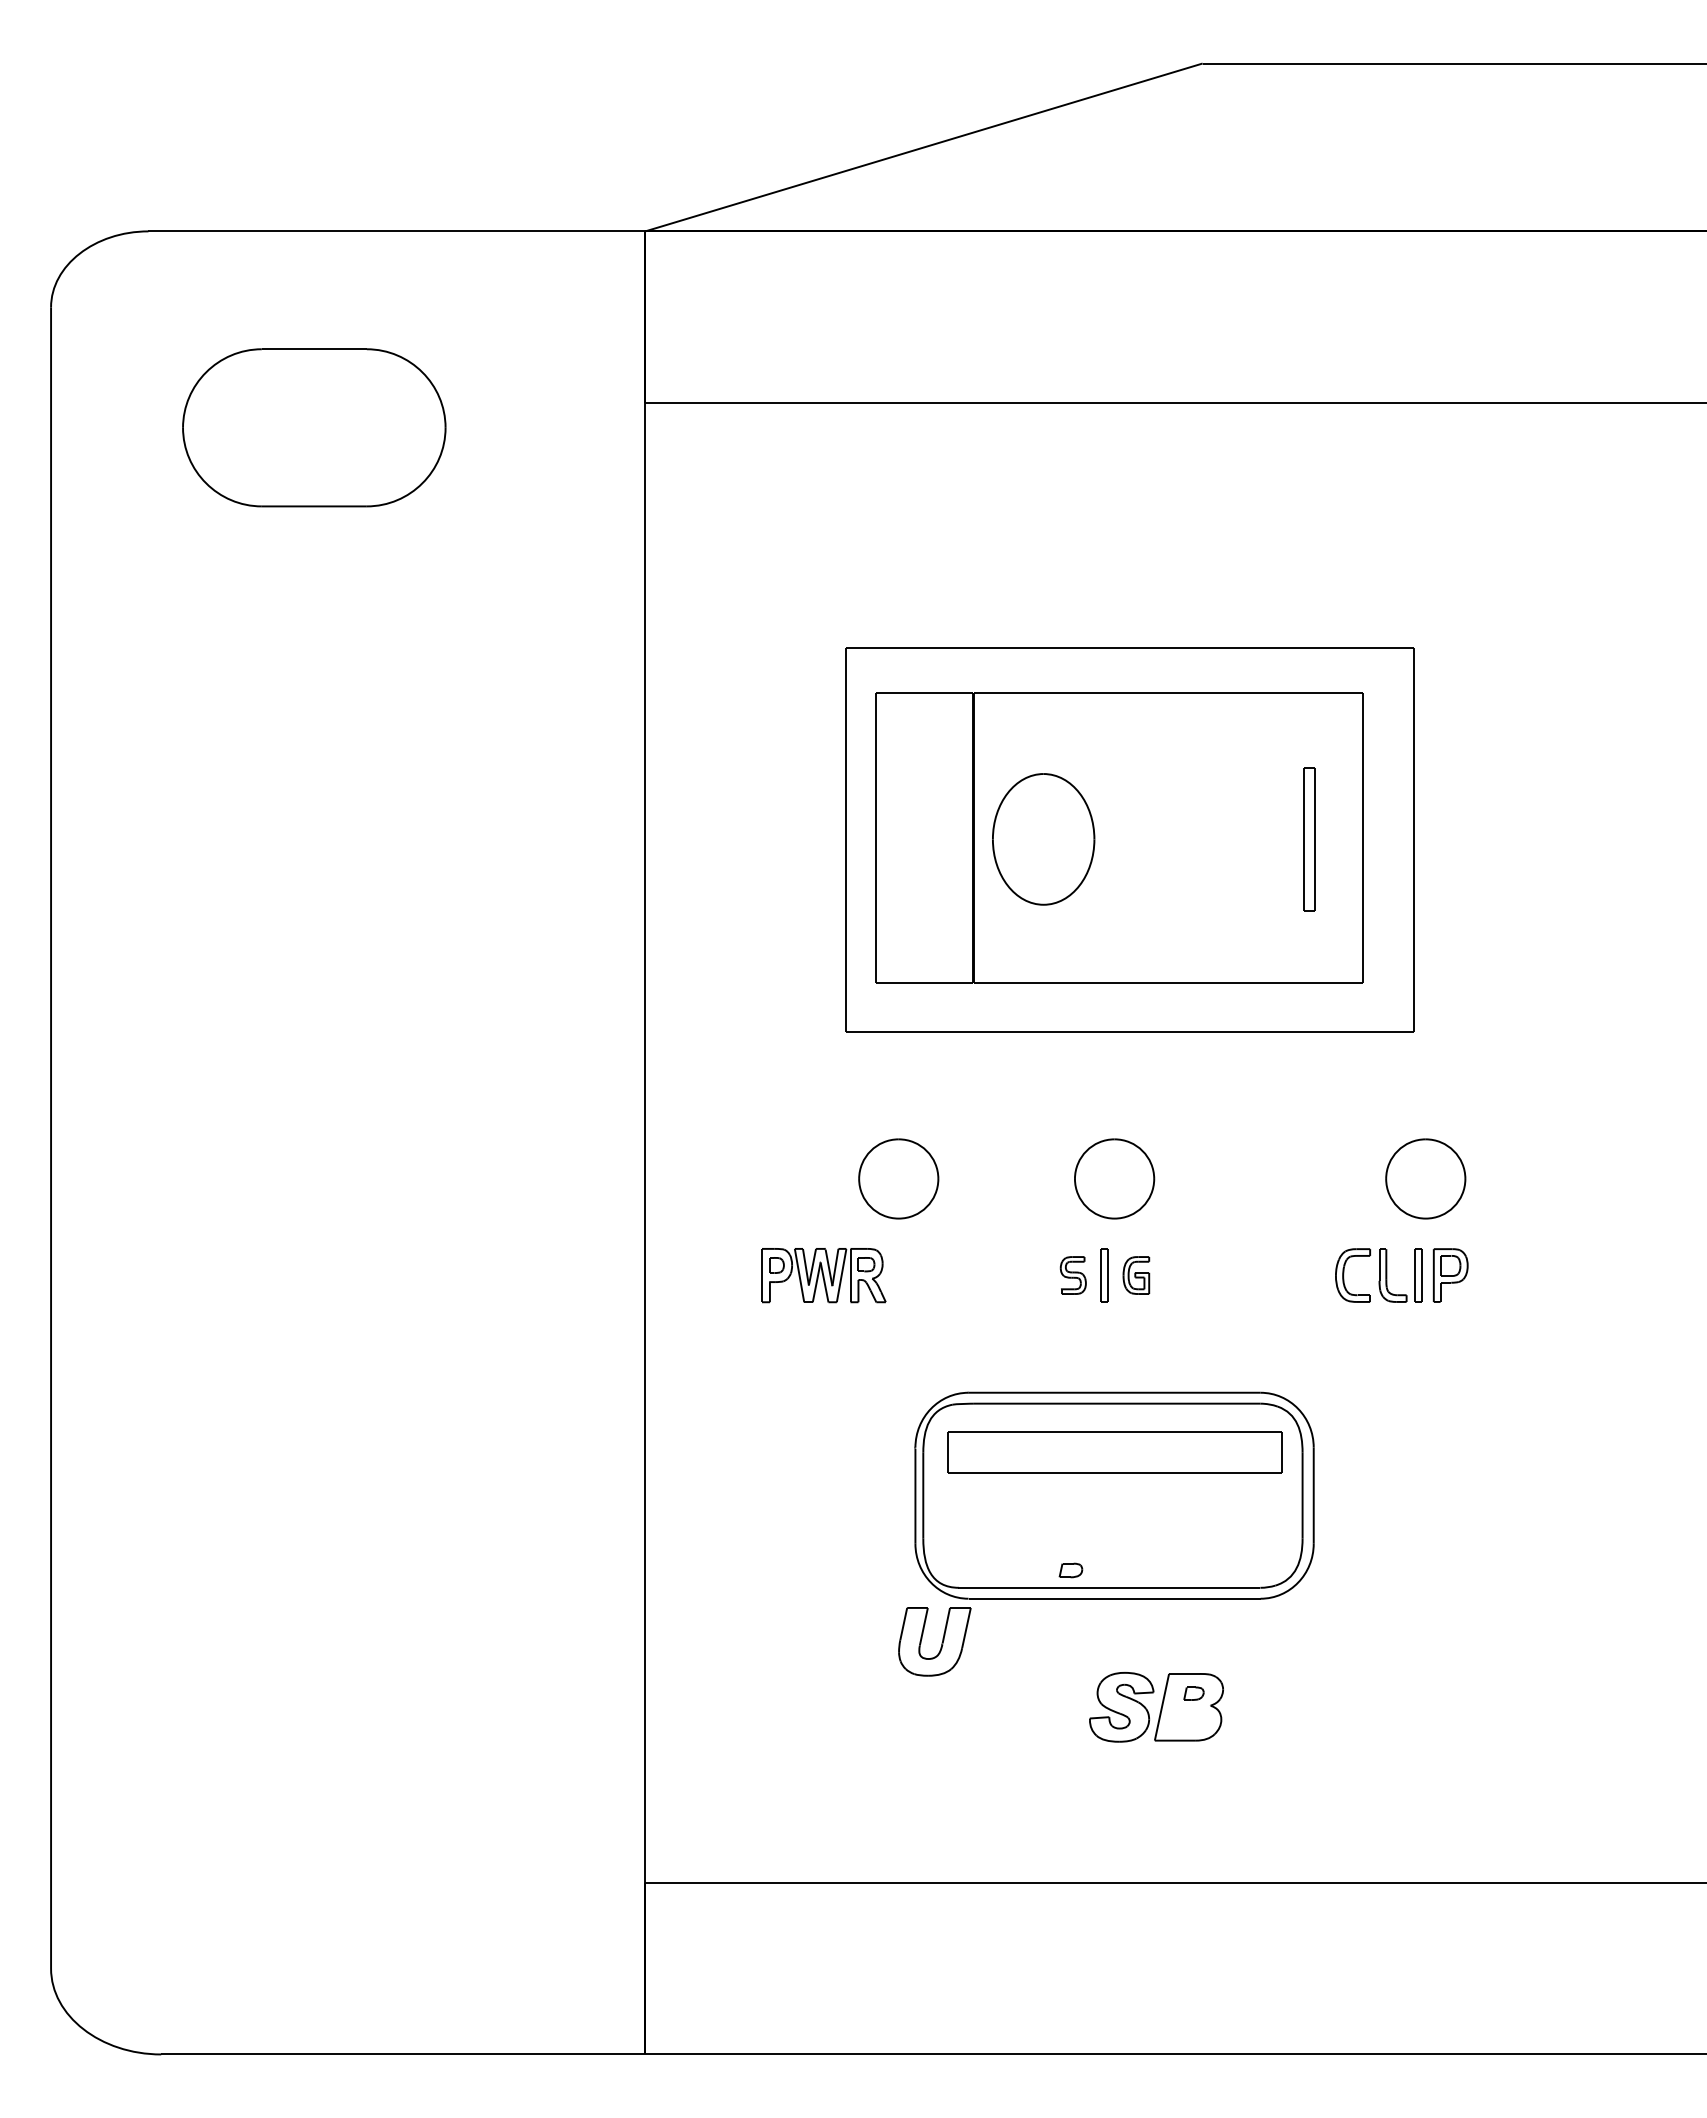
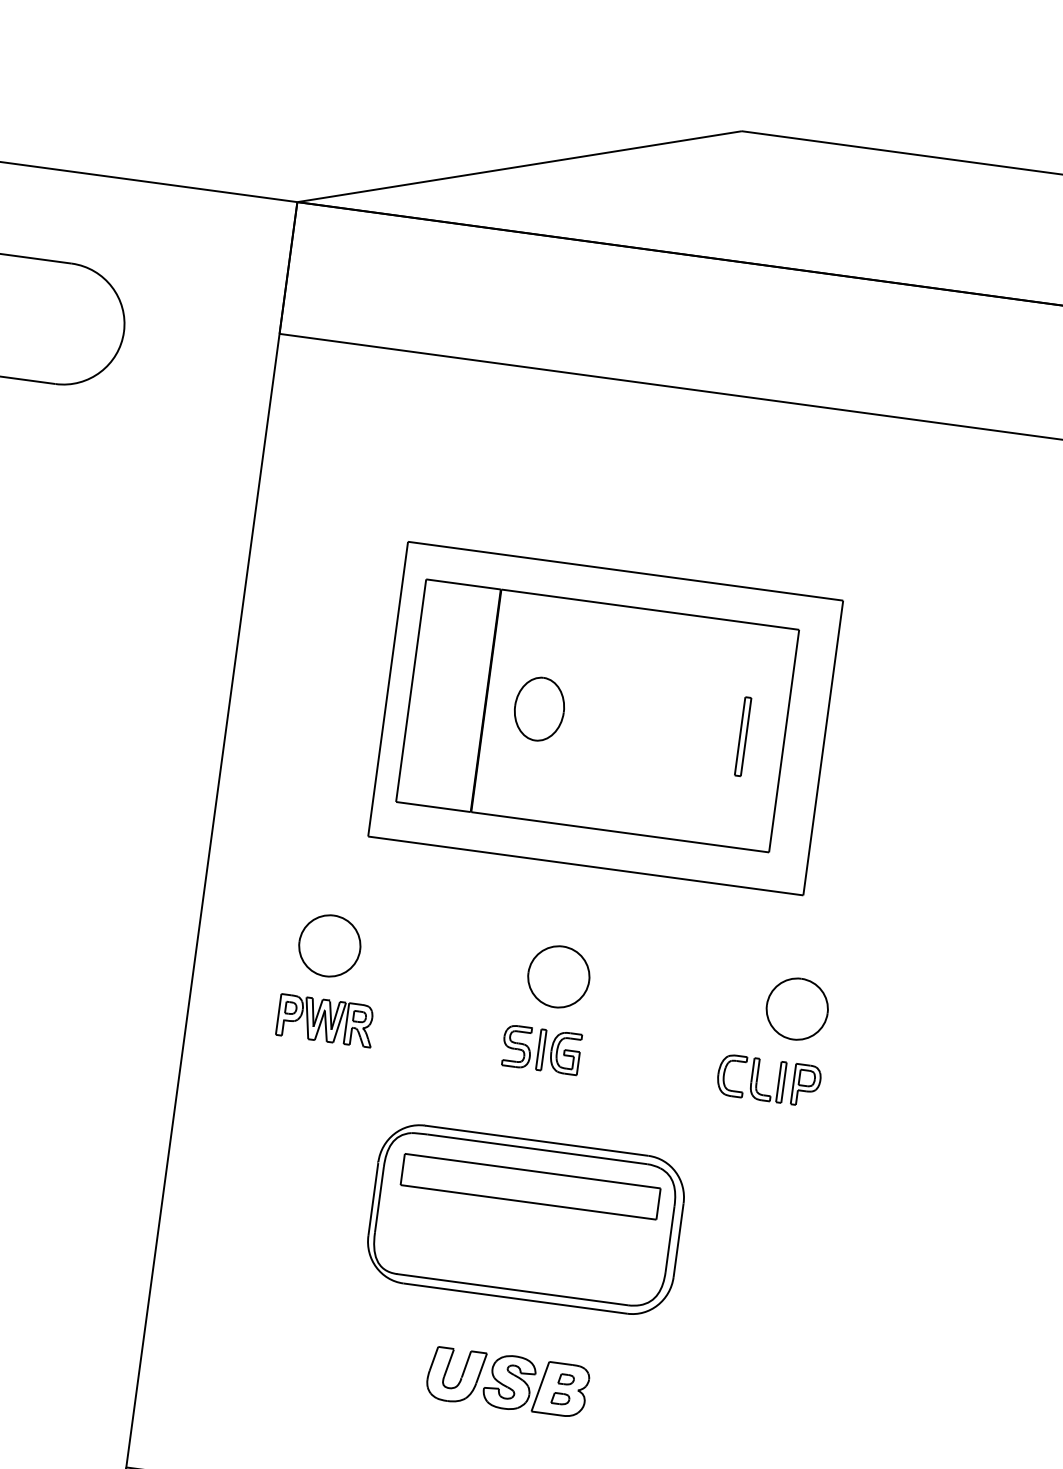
part: (1042, 838) -> (538, 708), size x0.62
part: (1308, 838) -> (742, 736), size x0.71
part: (898, 1178) -> (329, 945), moved
part: (1073, 1275) -> (517, 1046), size x1.43
part: (1136, 1275) -> (565, 1053), size x1.43
part: (1070, 1570) -> (560, 1398), moved
part: (941, 1642) -> (460, 1376), moved

